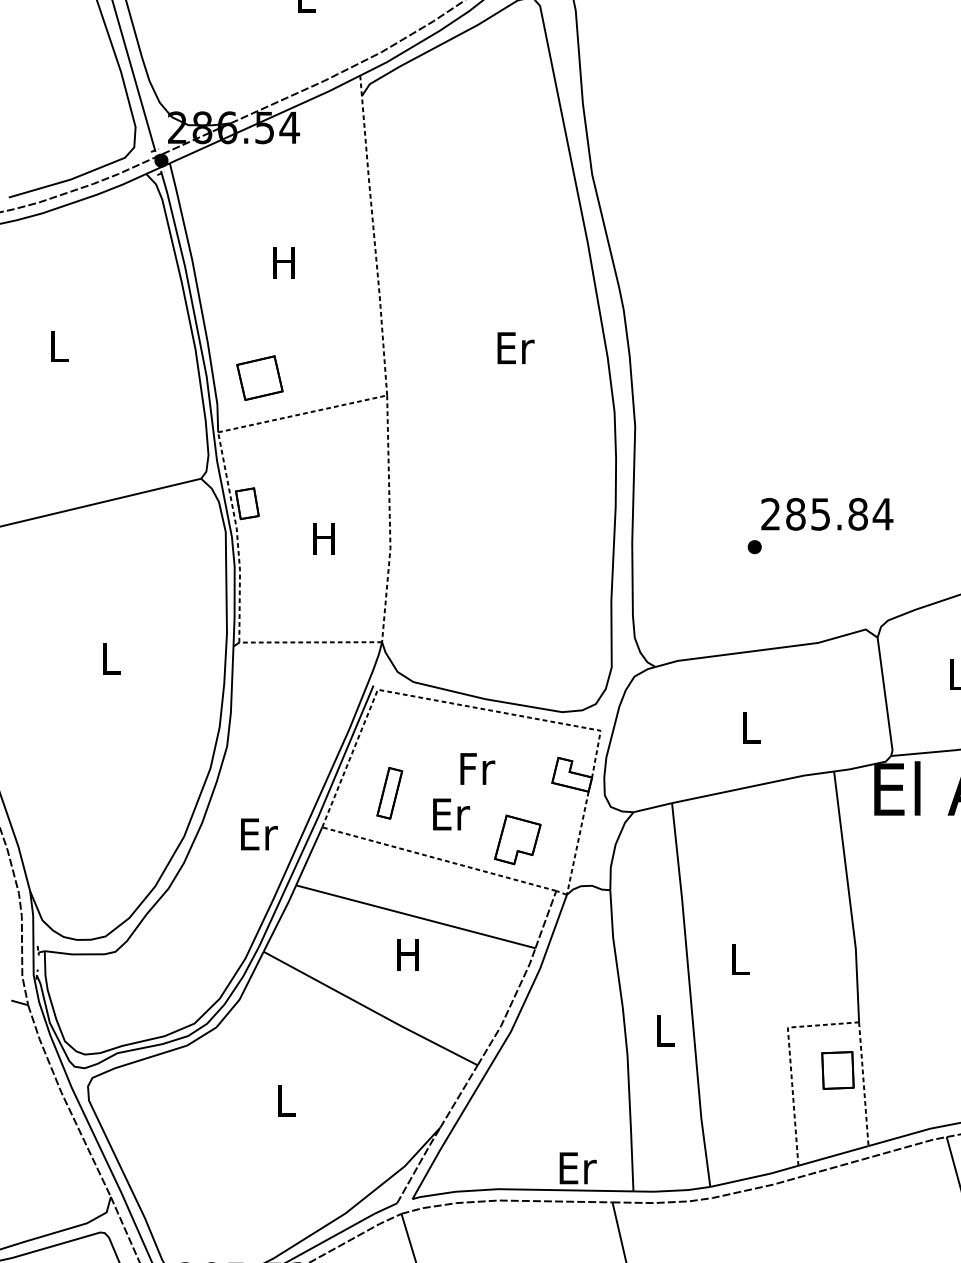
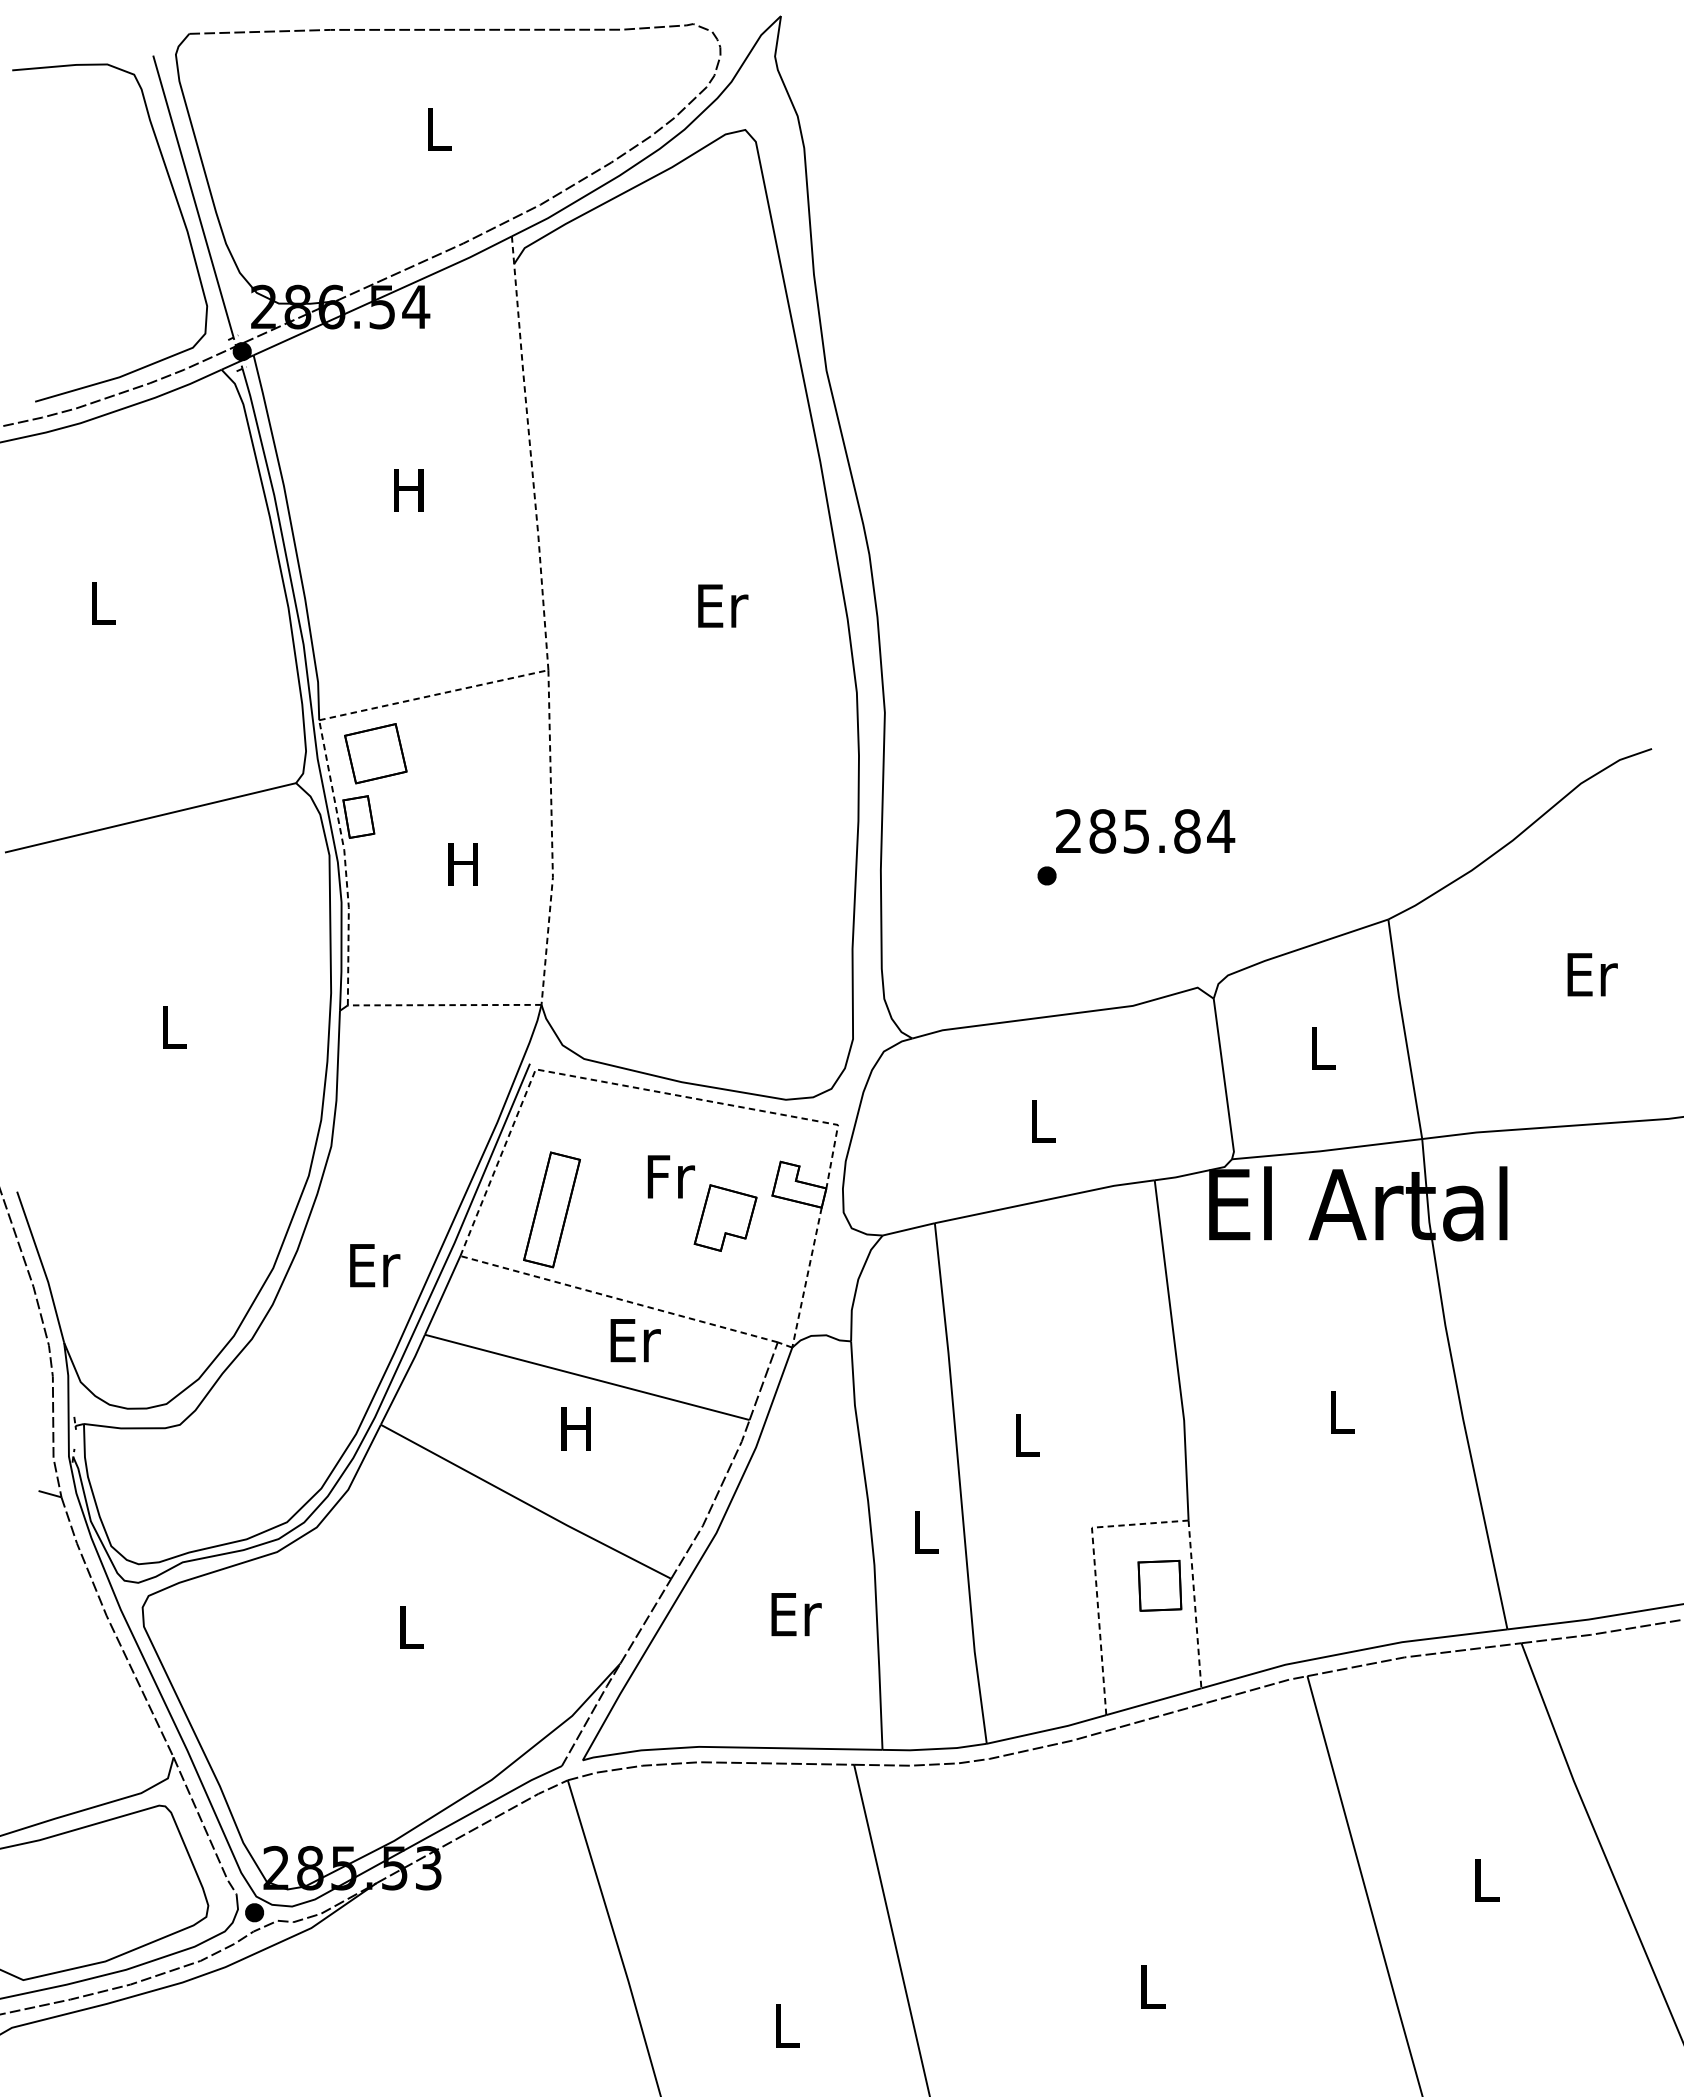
part: (259, 377) -> (375, 753), moved
part: (389, 793) -> (551, 1209), size x1.67
text: (451, 814) -> (635, 1340), moved
part: (517, 839) -> (725, 1217), moved
text: (578, 1168) -> (796, 1614), moved

